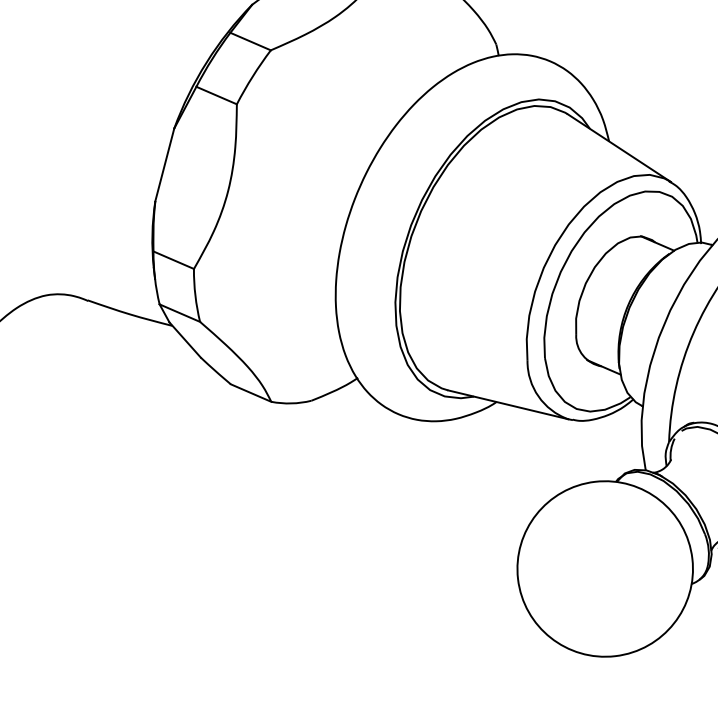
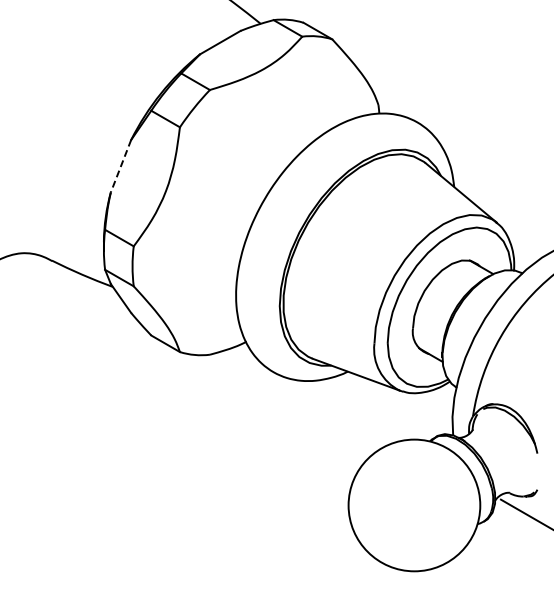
line: (164, 165) -> (120, 166), solid -> dashed

